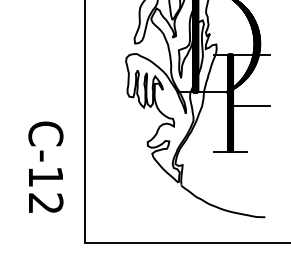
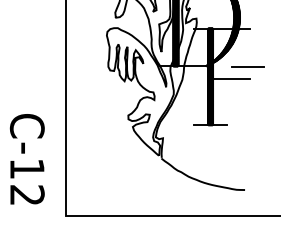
line: (267, 93) -> (247, 67), added
text: (45, 166) -> (26, 158), moved

